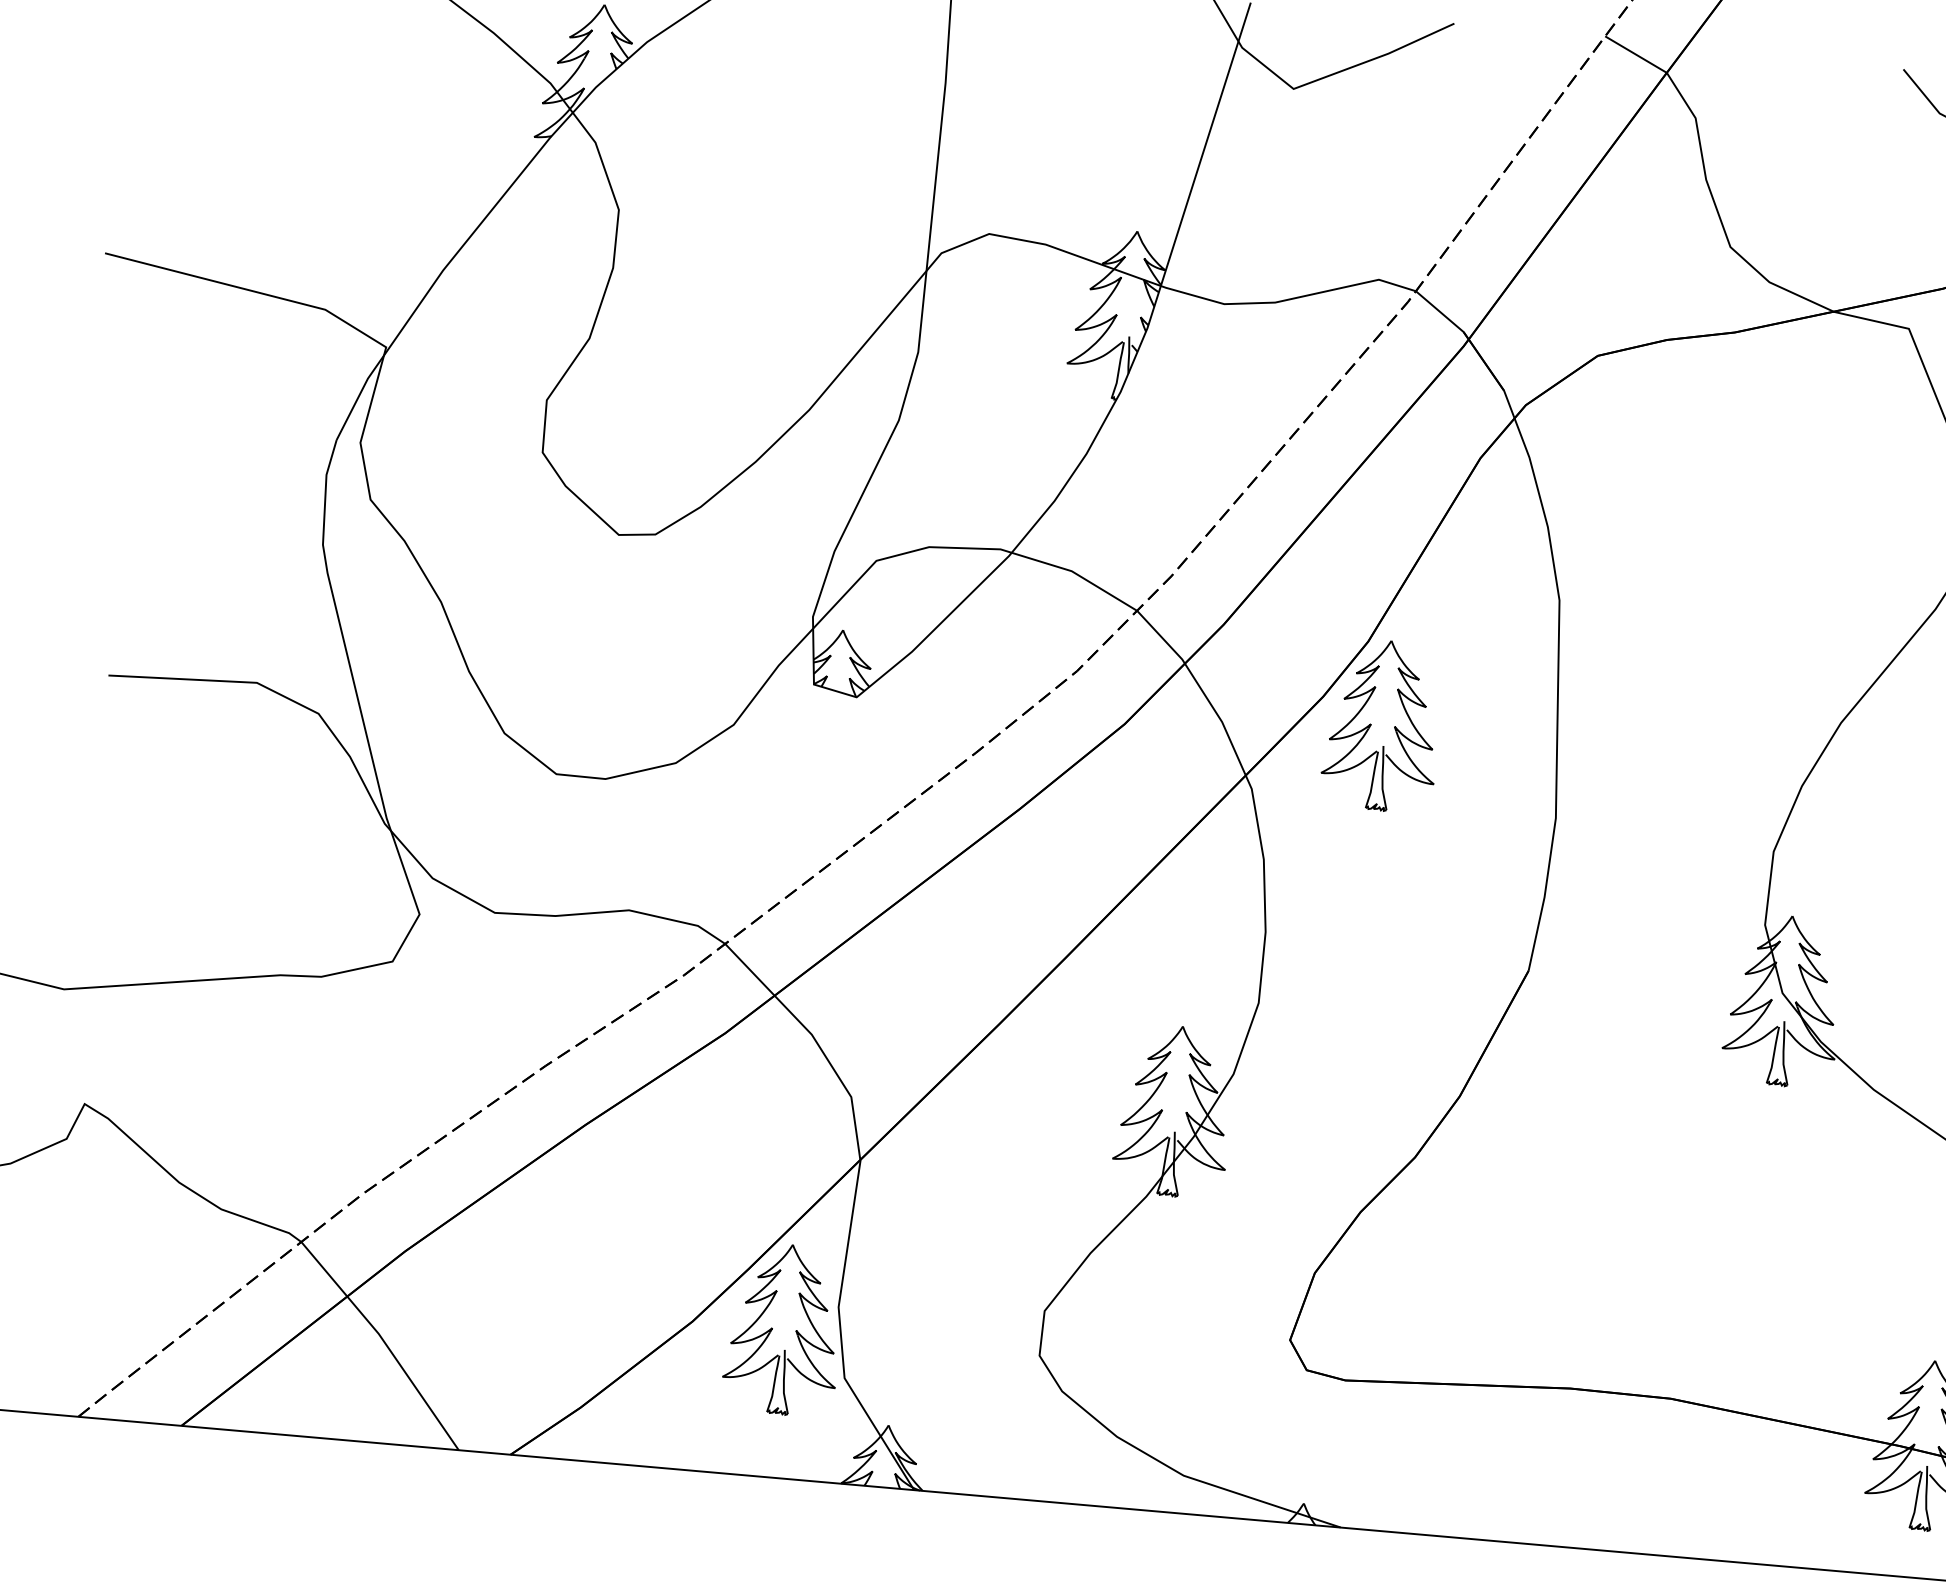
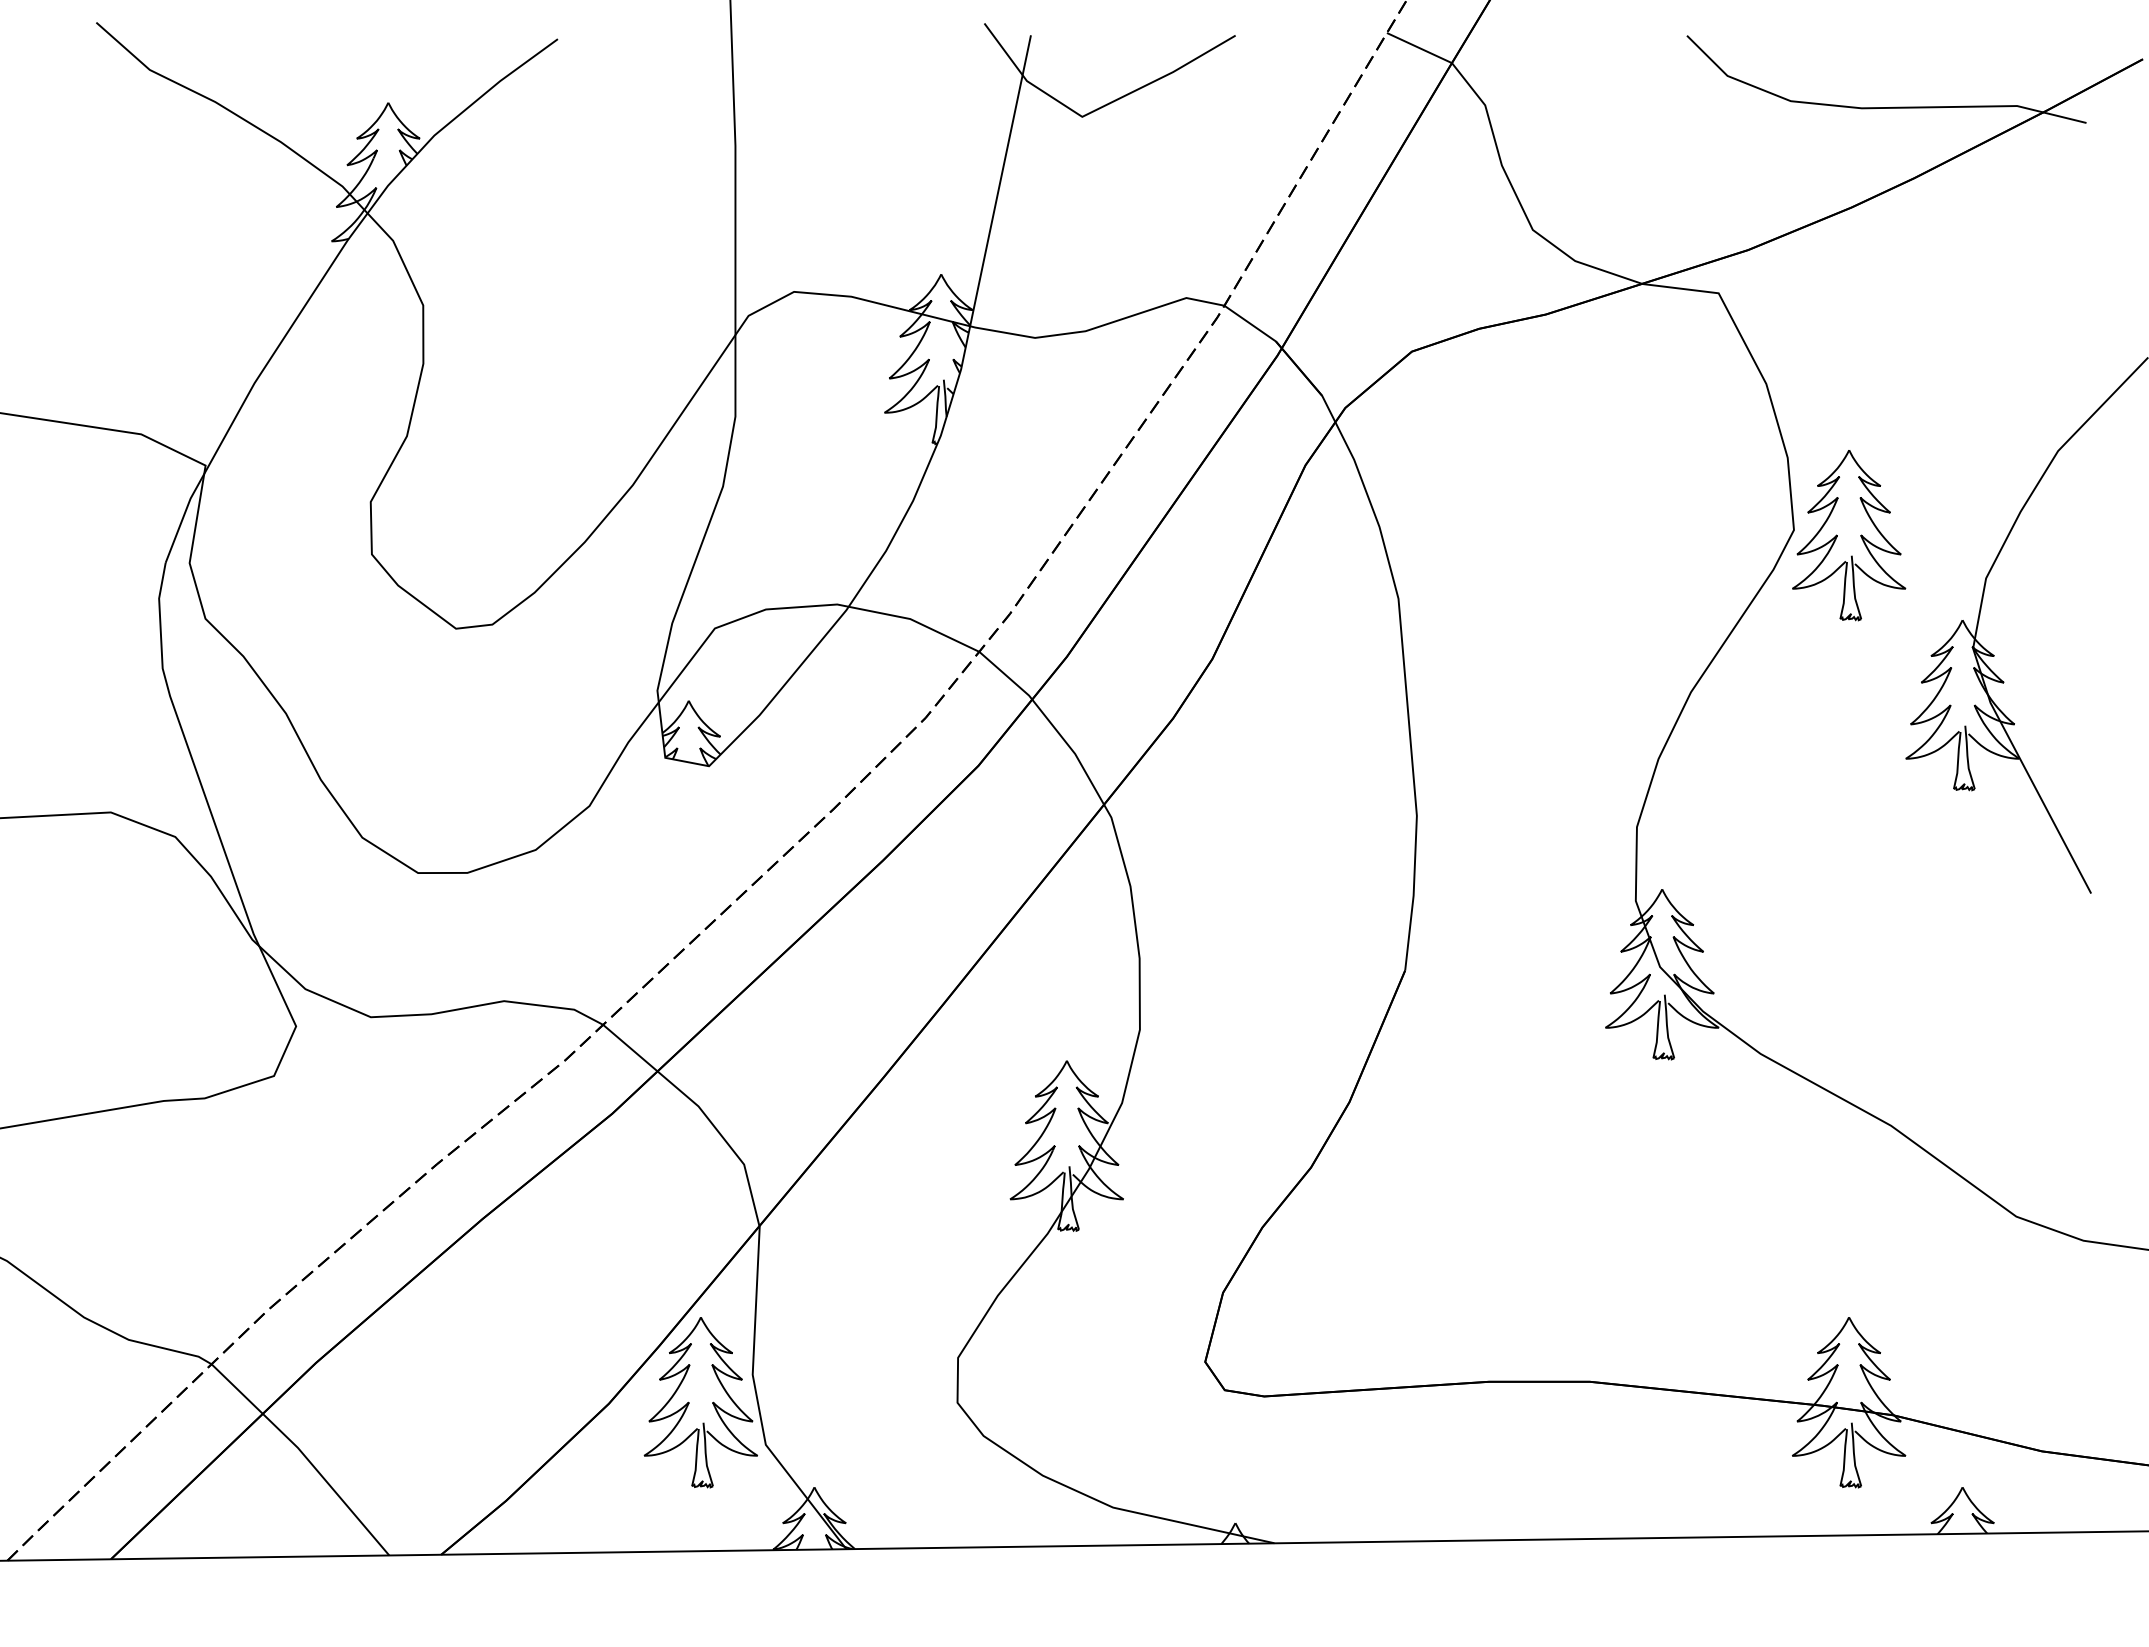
part: (1371, 724) -> (1224, 741), removed

